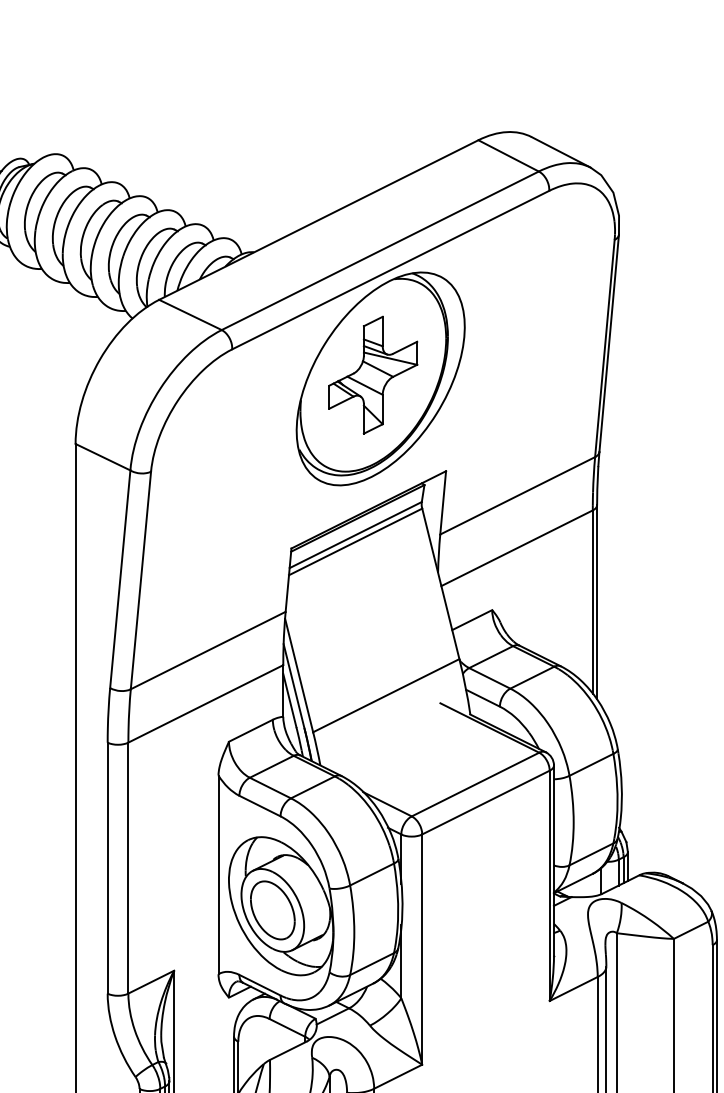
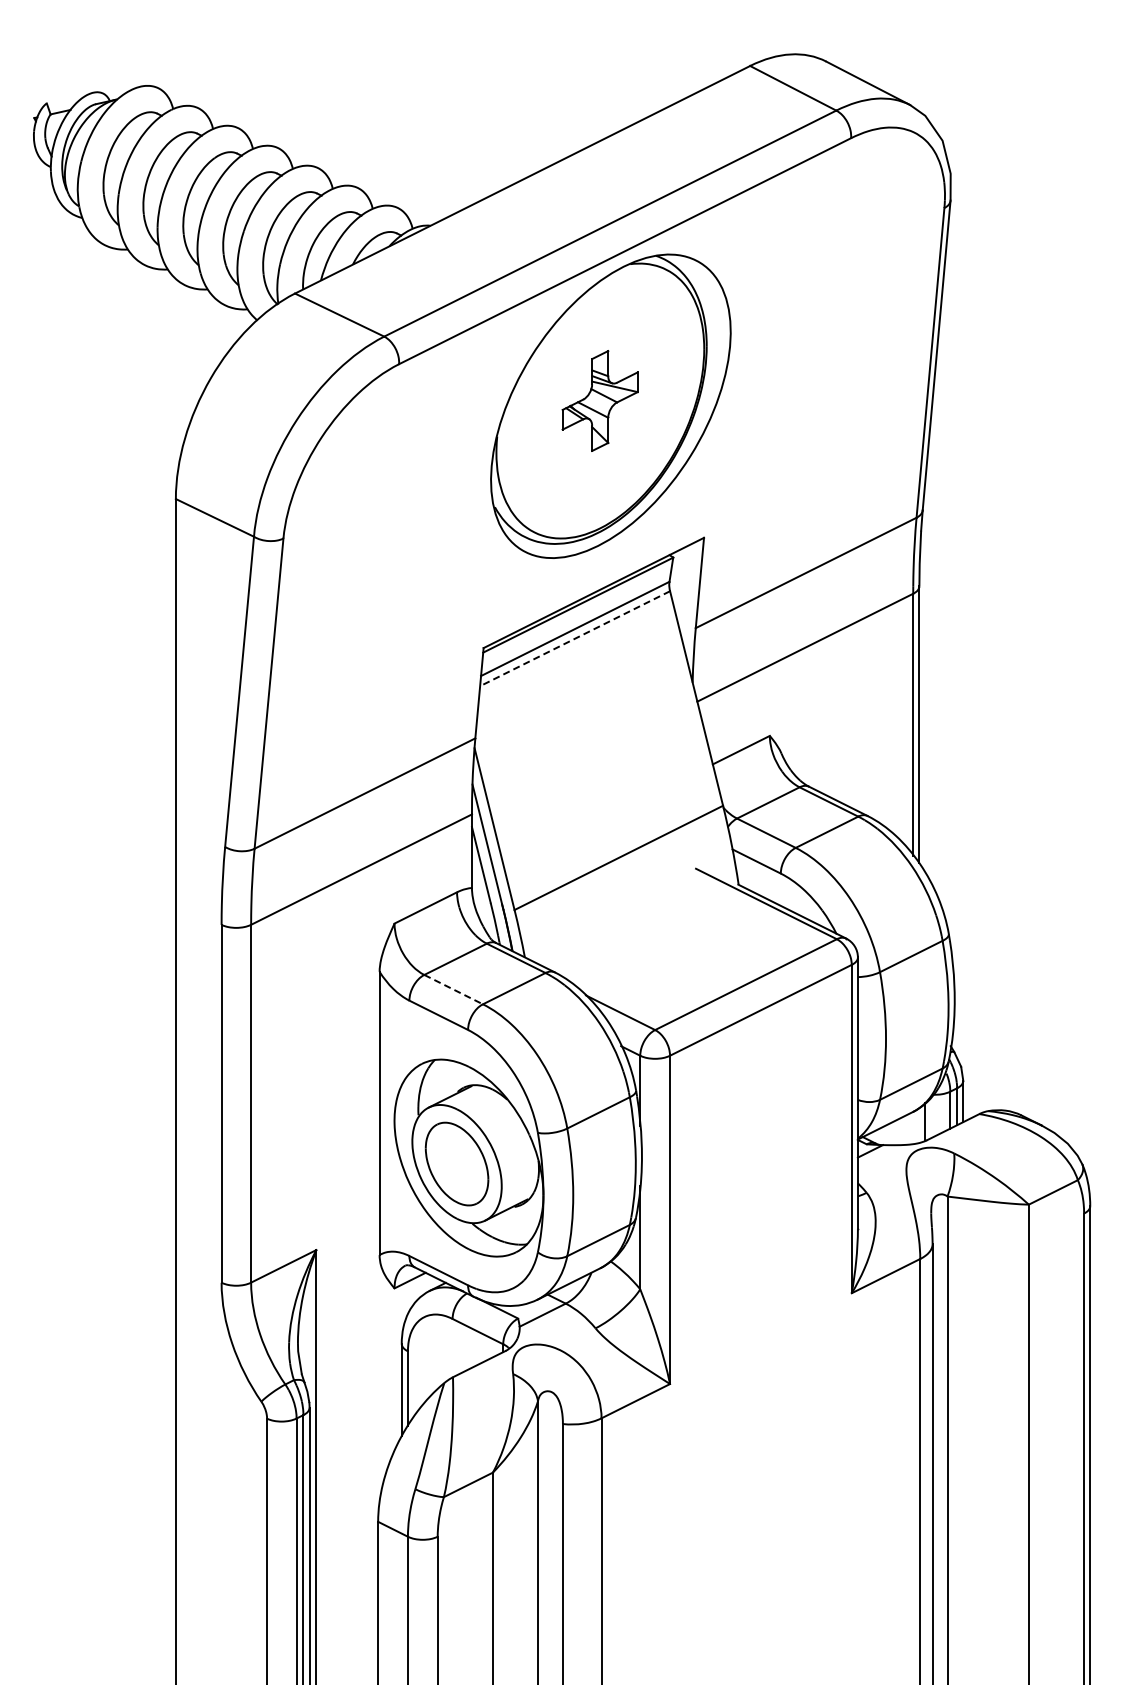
part: (372, 374) -> (599, 400), size x0.6
line: (355, 541) -> (574, 638), solid -> dashed
line: (270, 787) -> (453, 989), solid -> dashed

